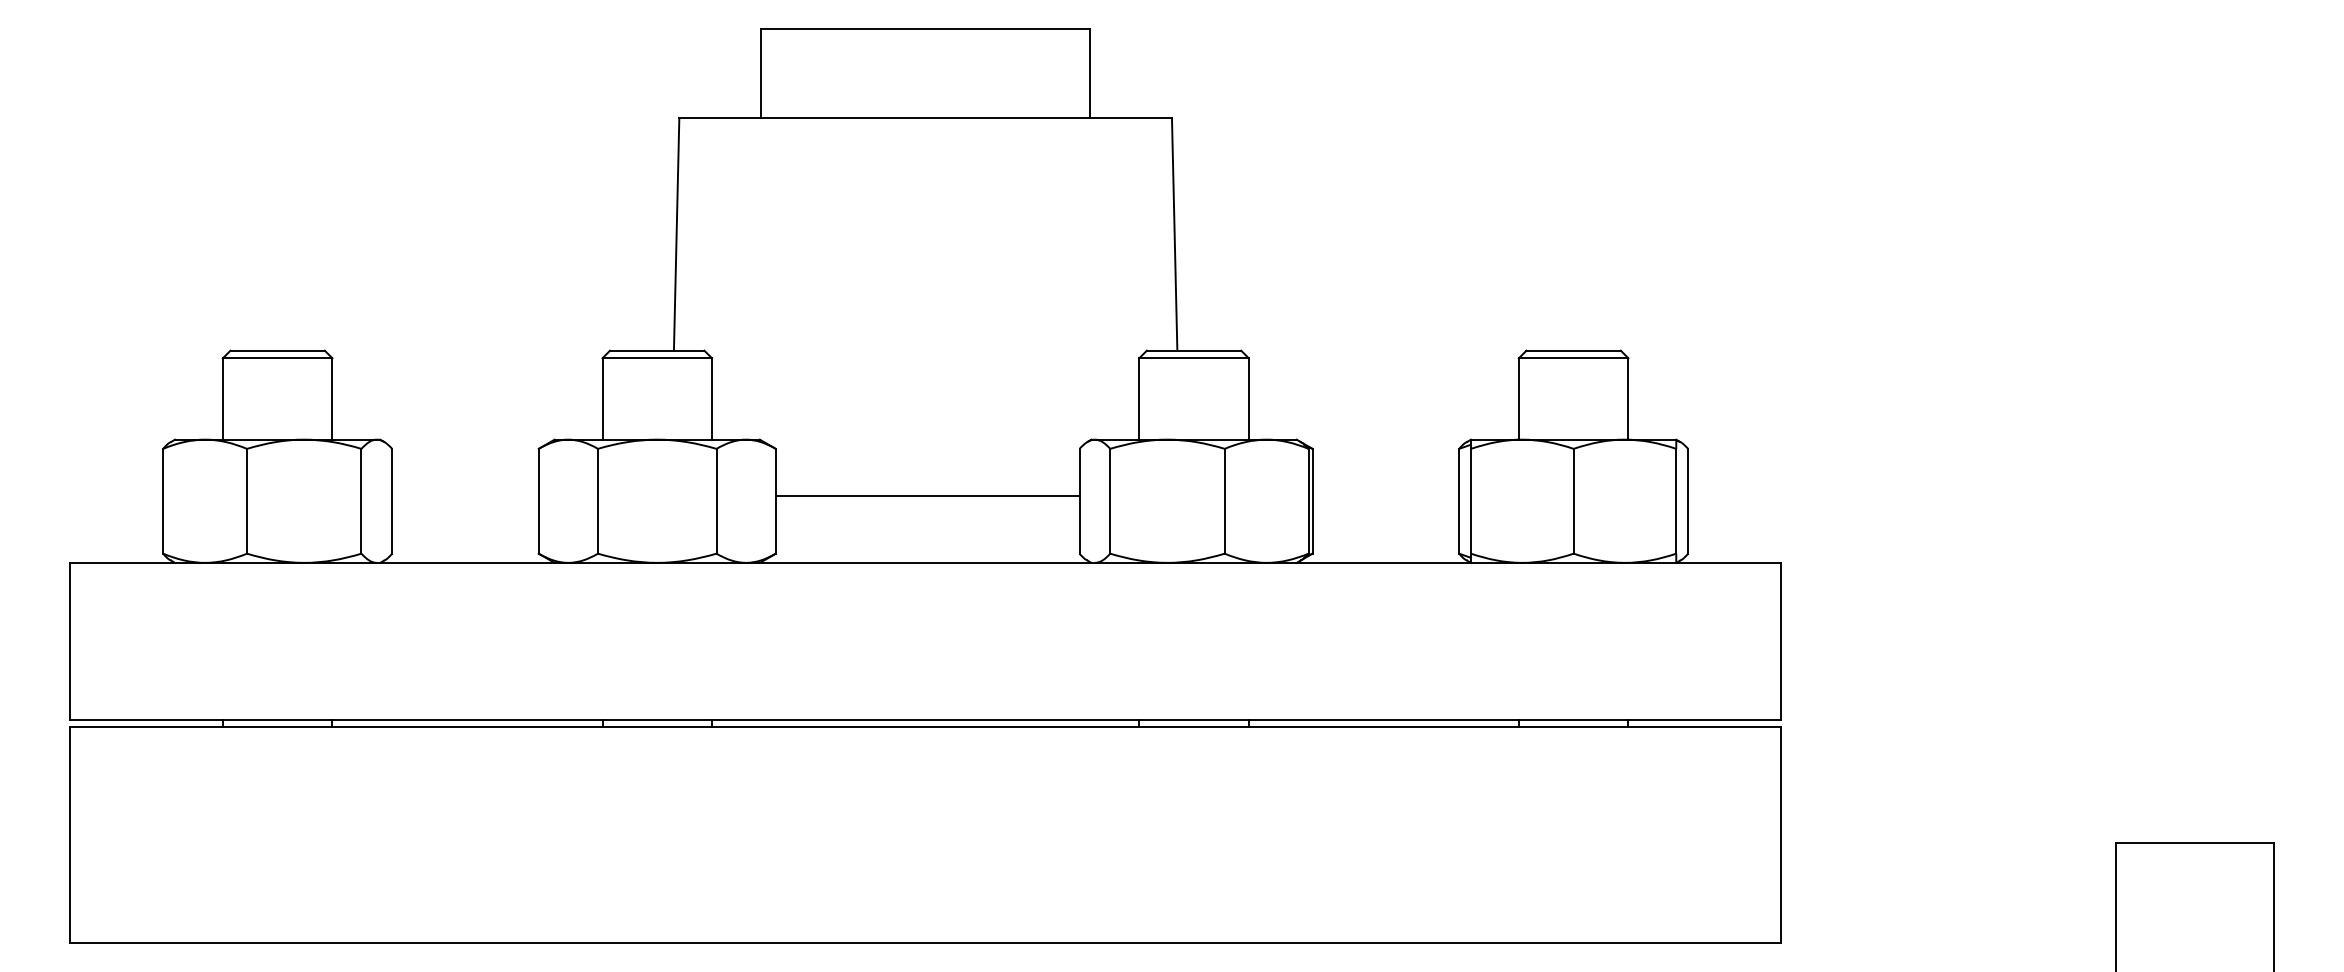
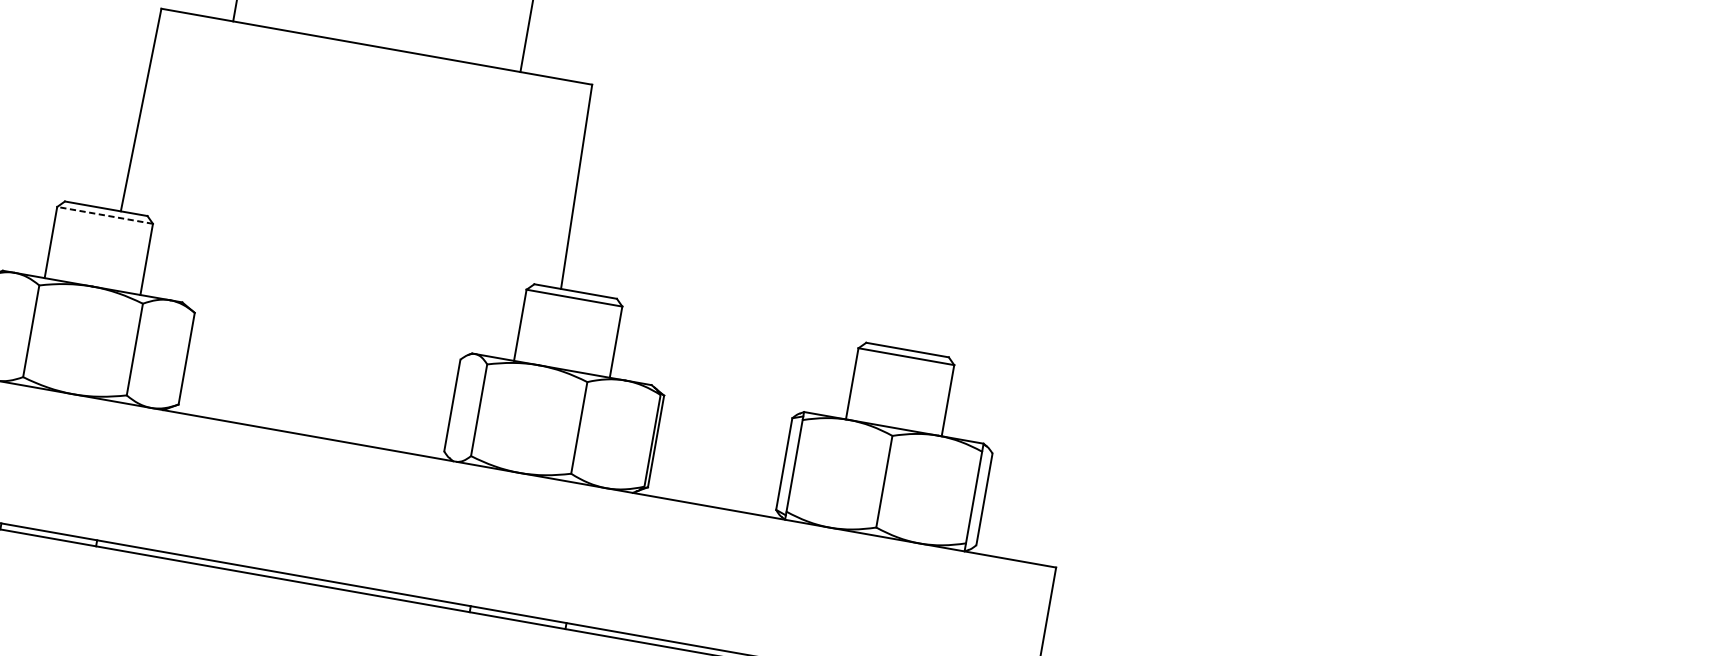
line: (657, 358) -> (105, 215), solid -> dashed
line: (927, 496) -> (320, 377), removed

